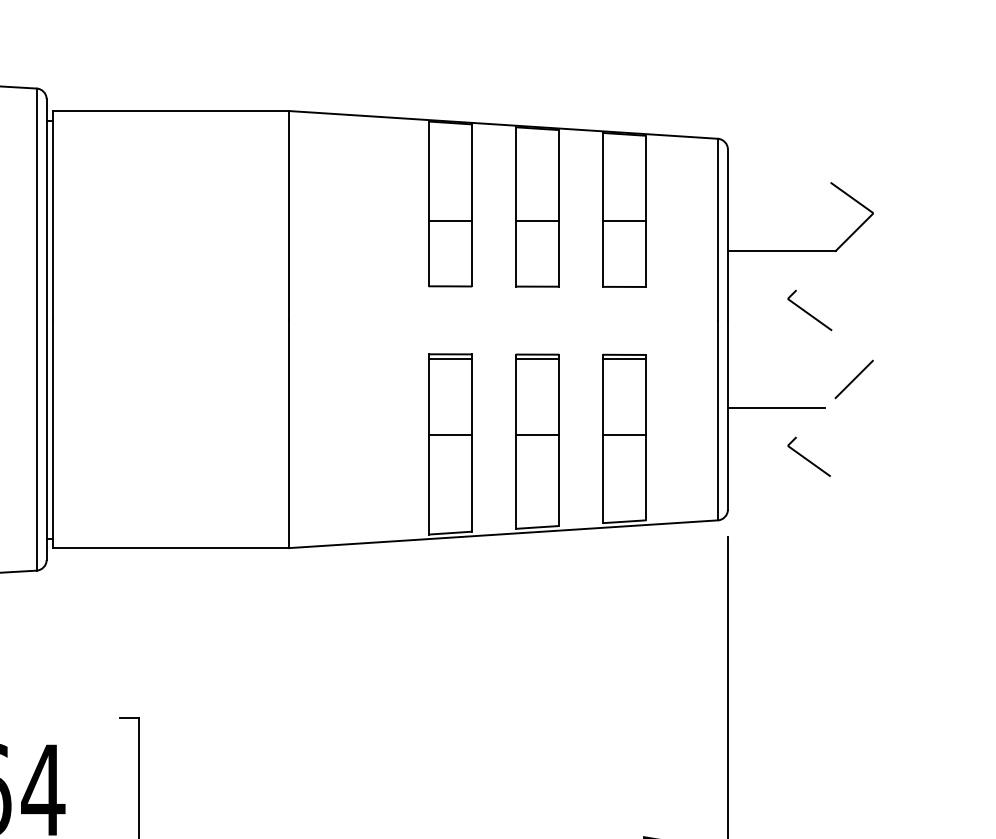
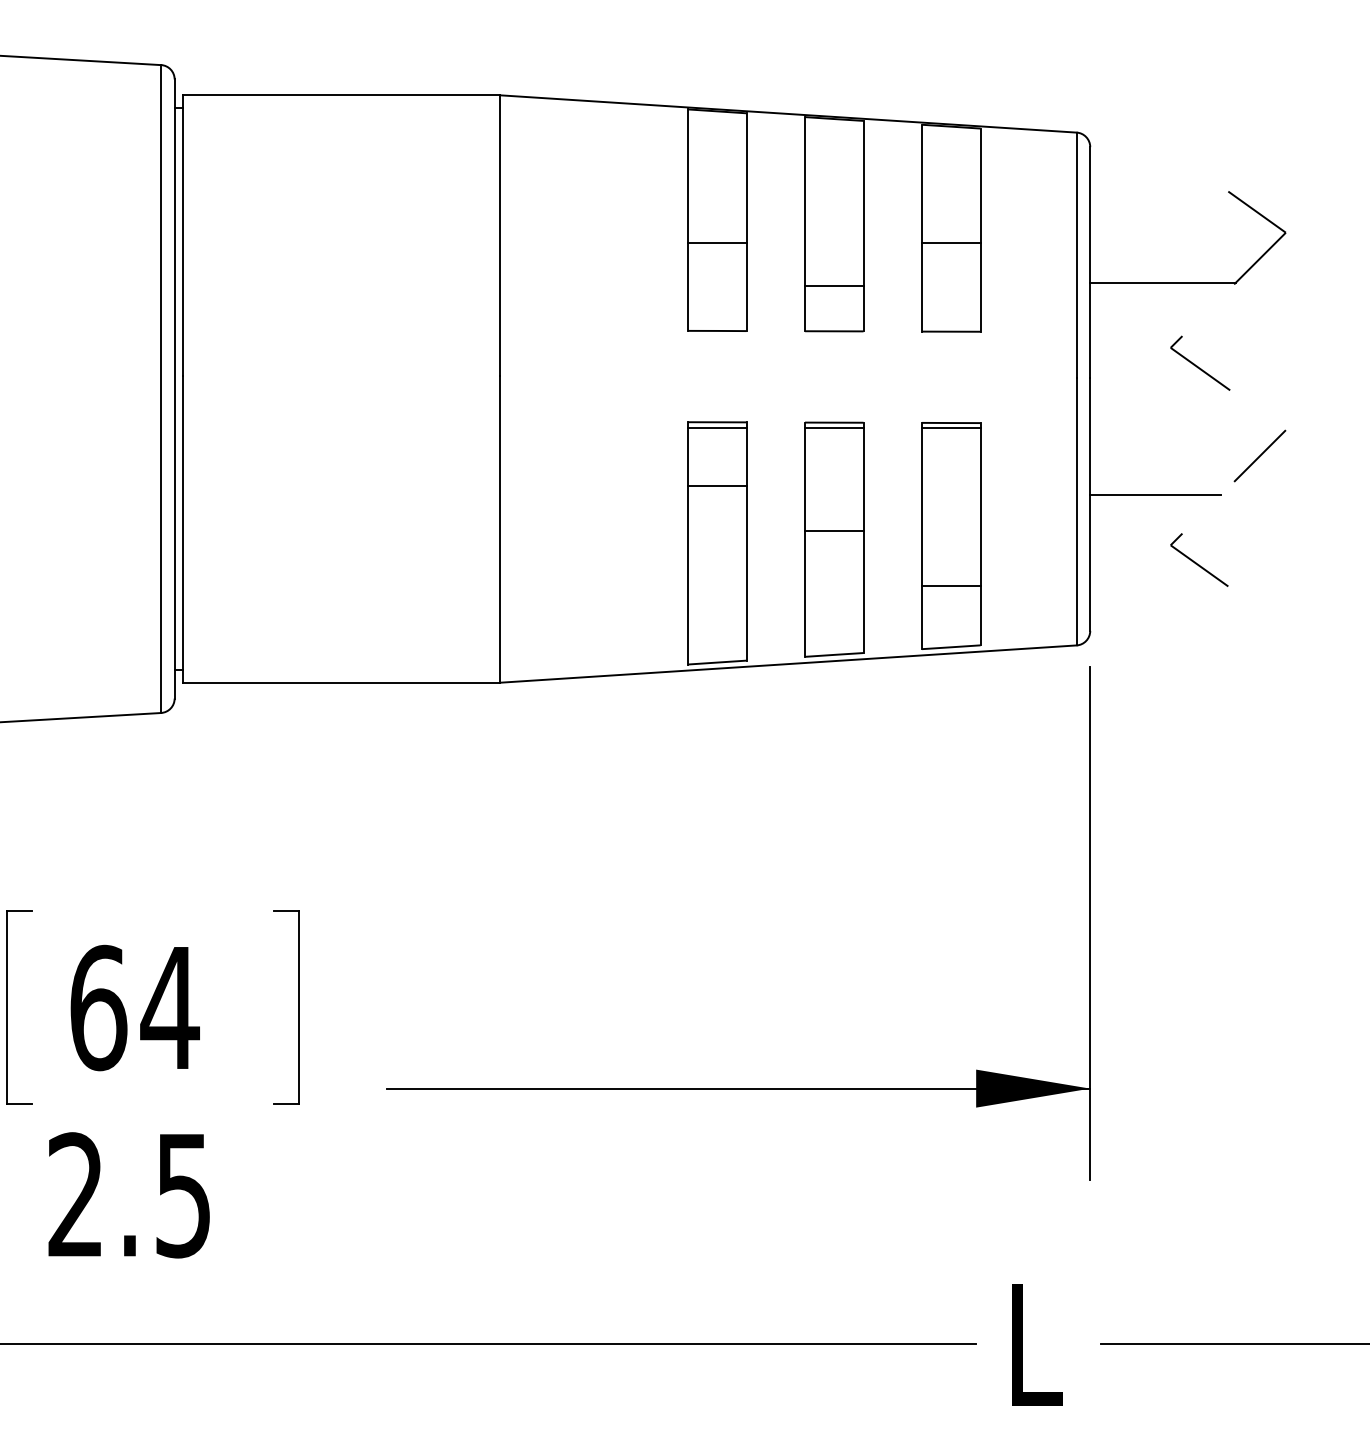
line: (537, 221) -> (834, 286), moved
line: (450, 434) -> (717, 485), moved
line: (624, 434) -> (951, 585), moved

